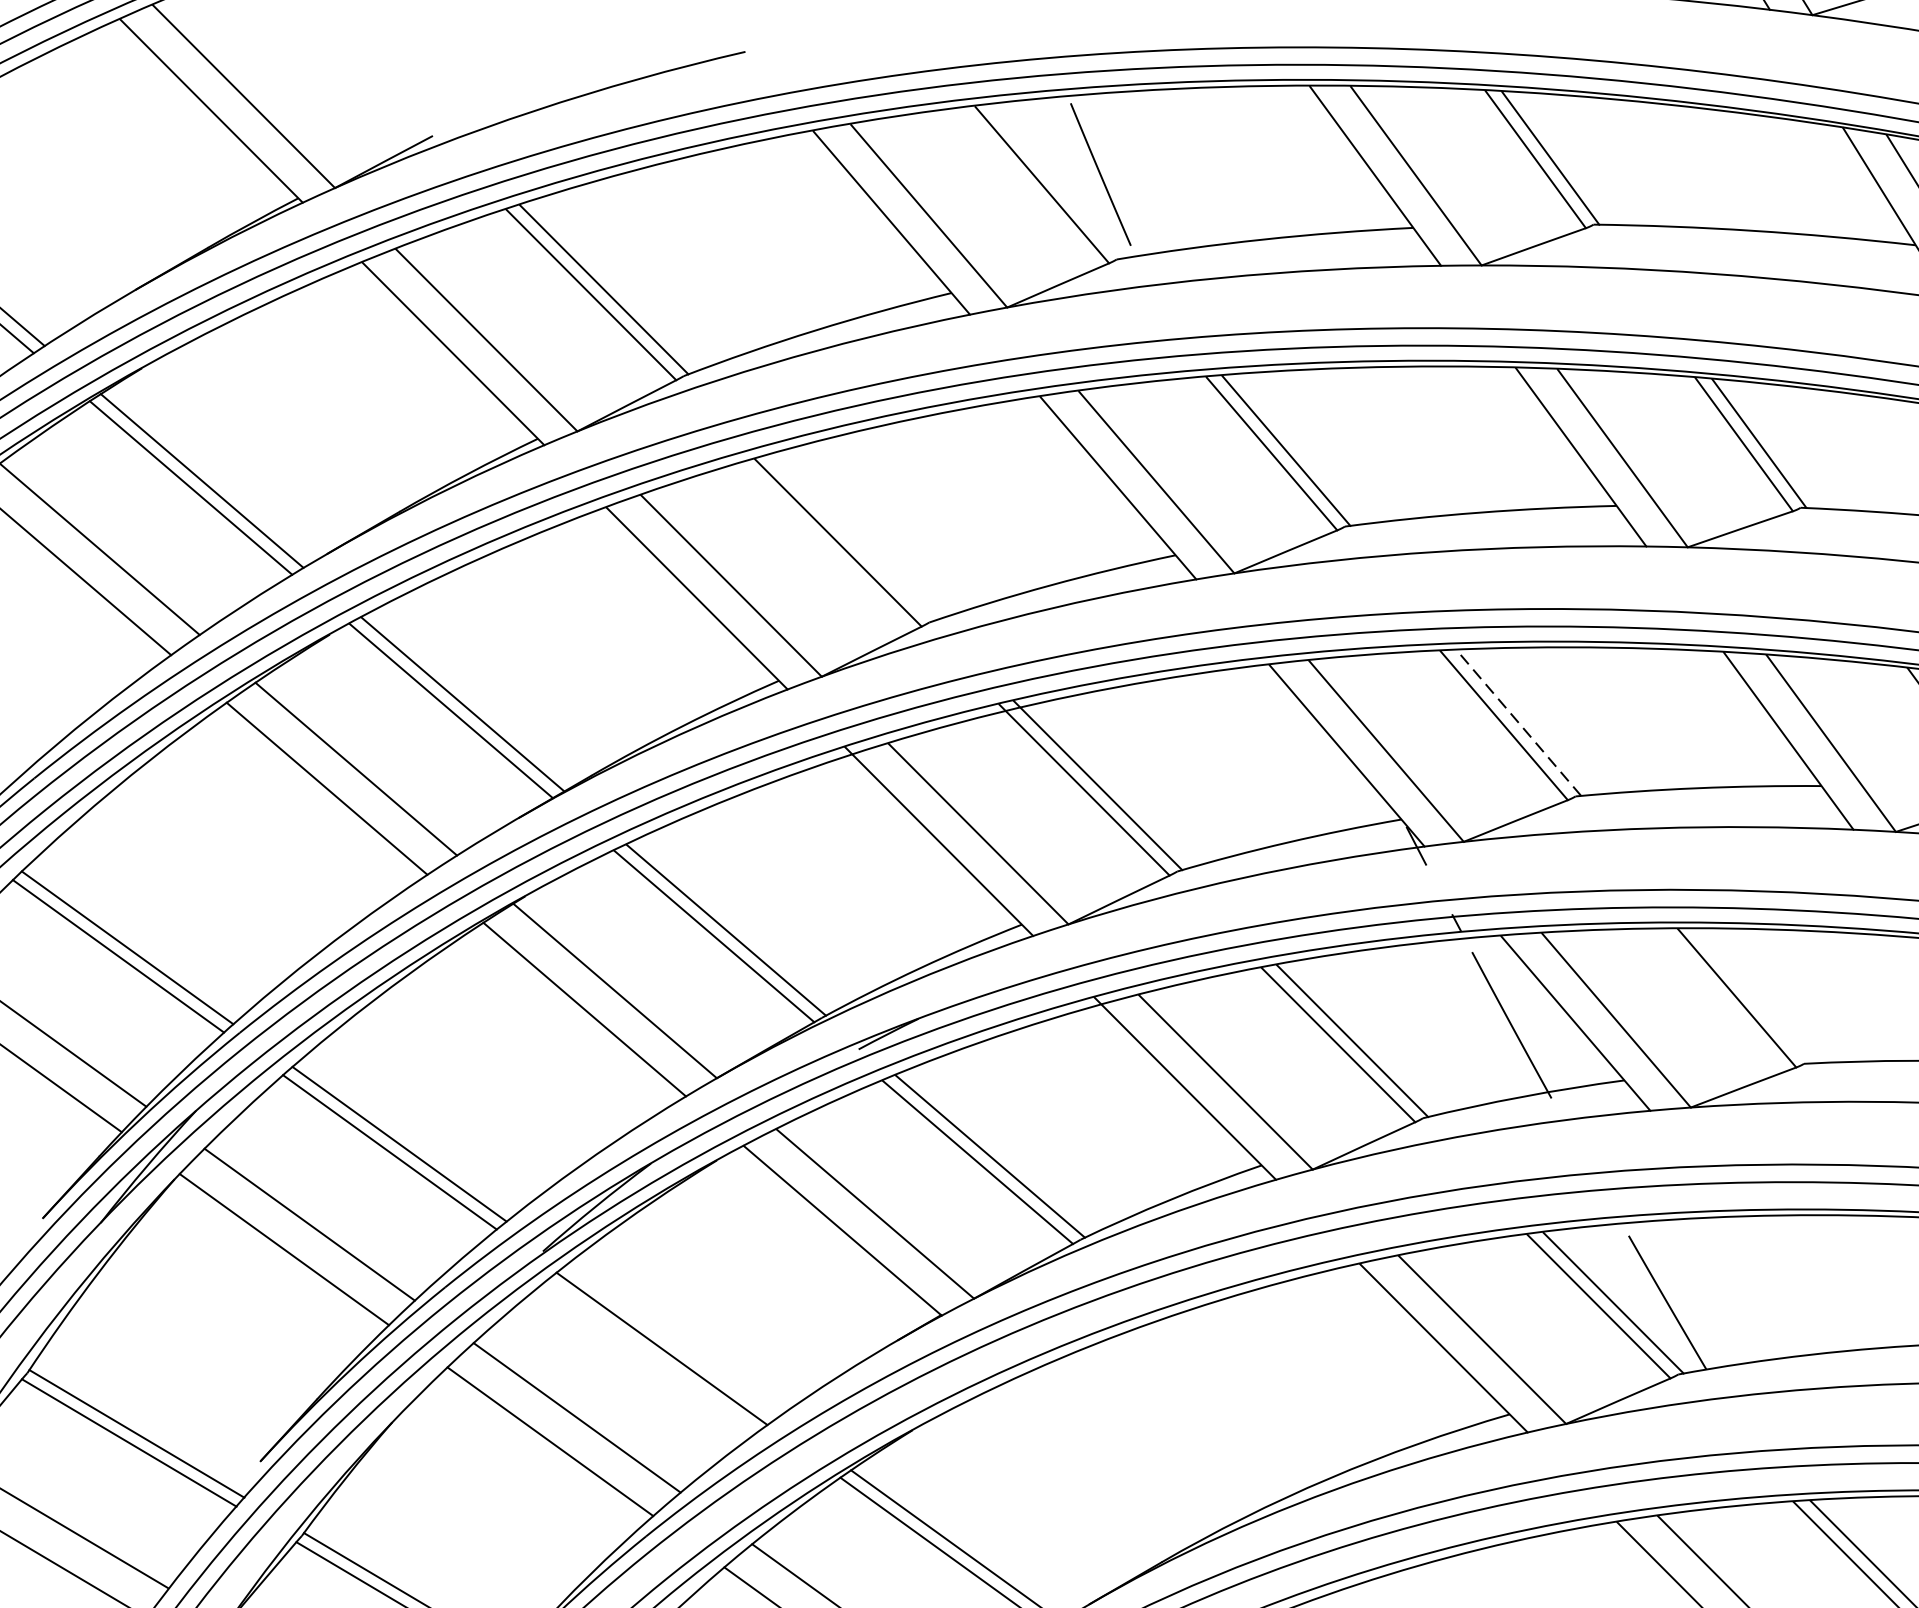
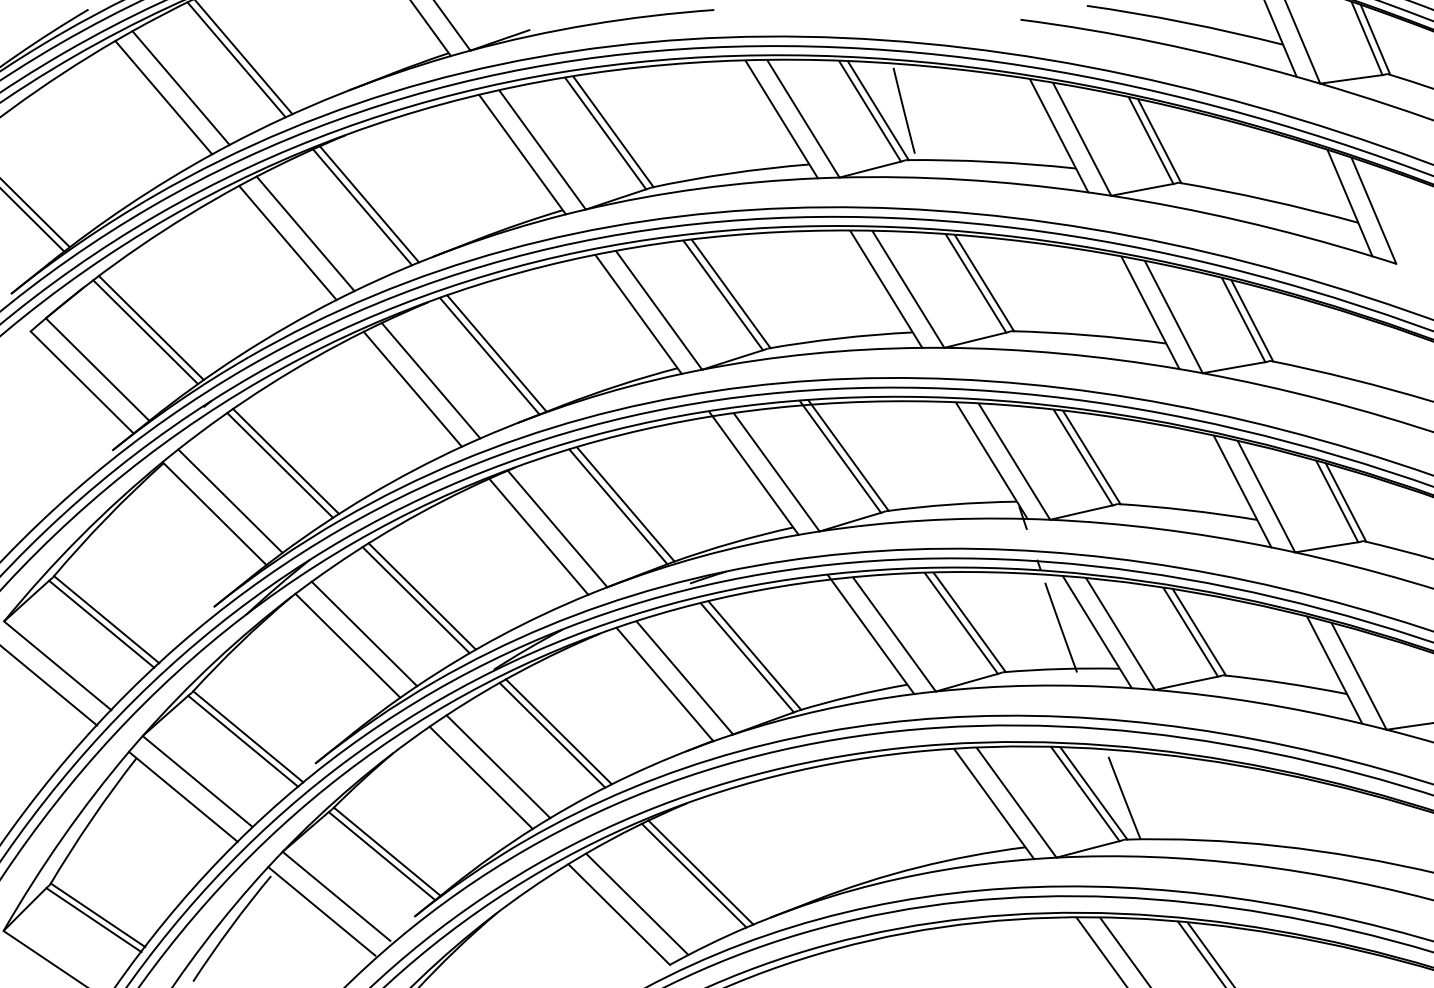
line: (1056, 181) -> (878, 110), added
line: (852, 538) -> (731, 294), added
line: (1518, 723) -> (1091, 457), dashed -> solid
line: (1752, 996) -> (1199, 632), added
line: (671, 1340) -> (558, 731), added

